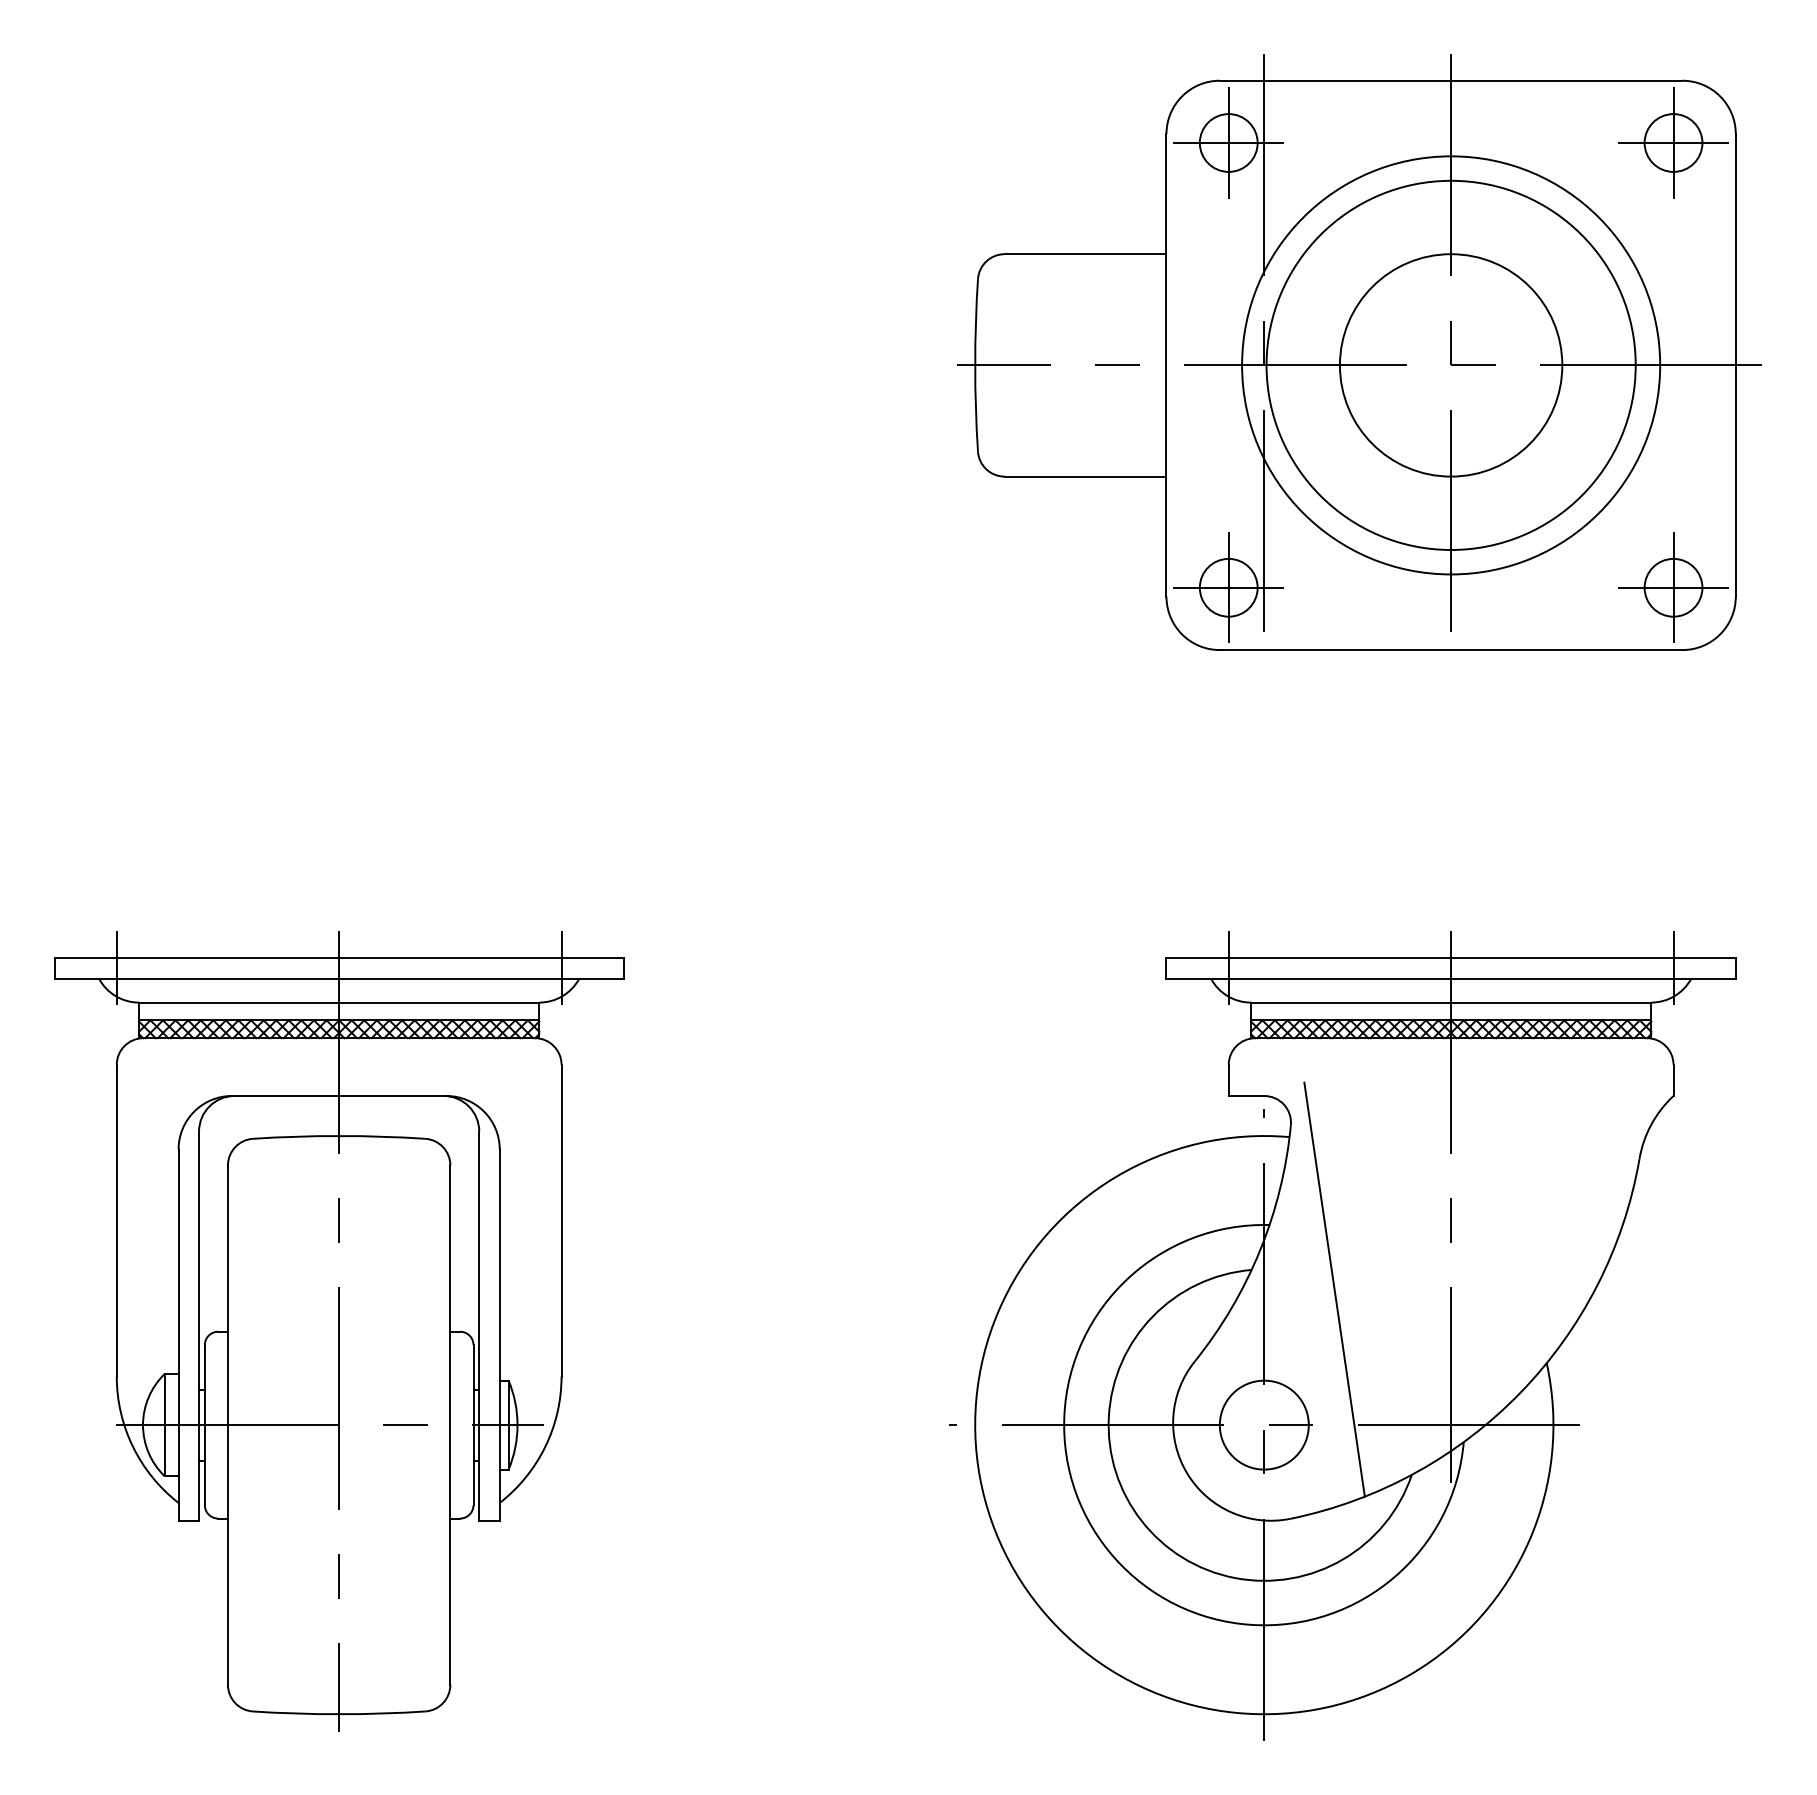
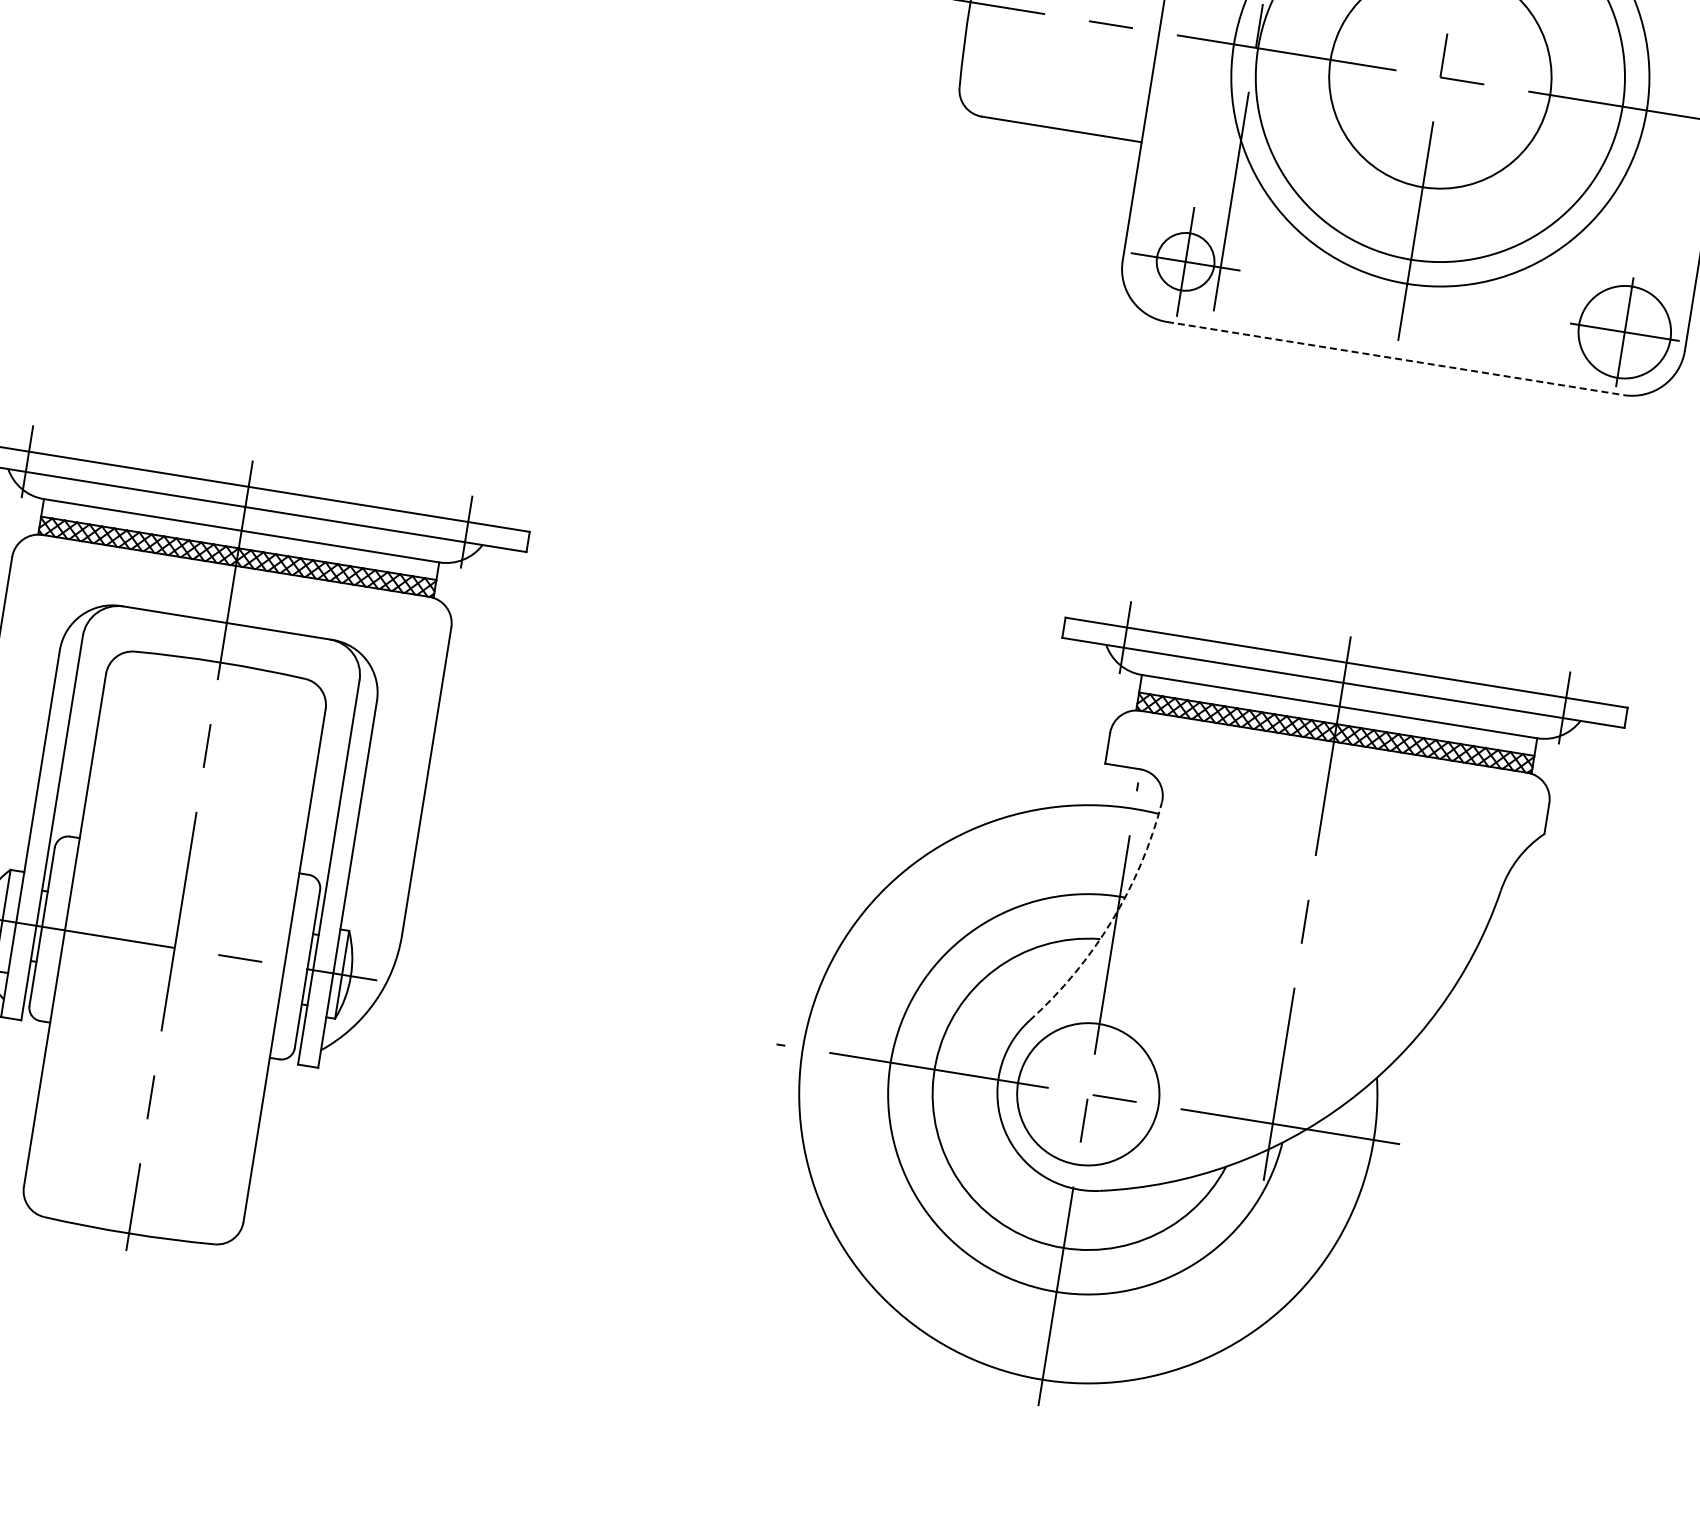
circle: (1673, 587) -> (1624, 331), size x1.6
line: (1451, 650) -> (1395, 359), solid -> dashed
arc: (1260, 1250) -> (1112, 921), solid -> dashed
line: (1334, 1289) -> (1179, 971), removed
circle: (1263, 1424) -> (1087, 1093), size x1.6

